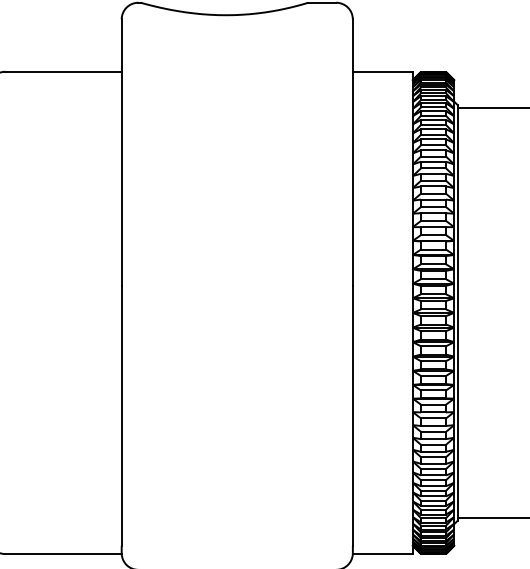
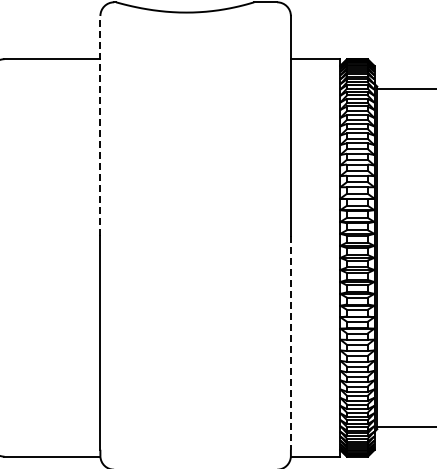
line: (121, 153) -> (100, 126), solid -> dashed
line: (352, 415) -> (290, 342), solid -> dashed

